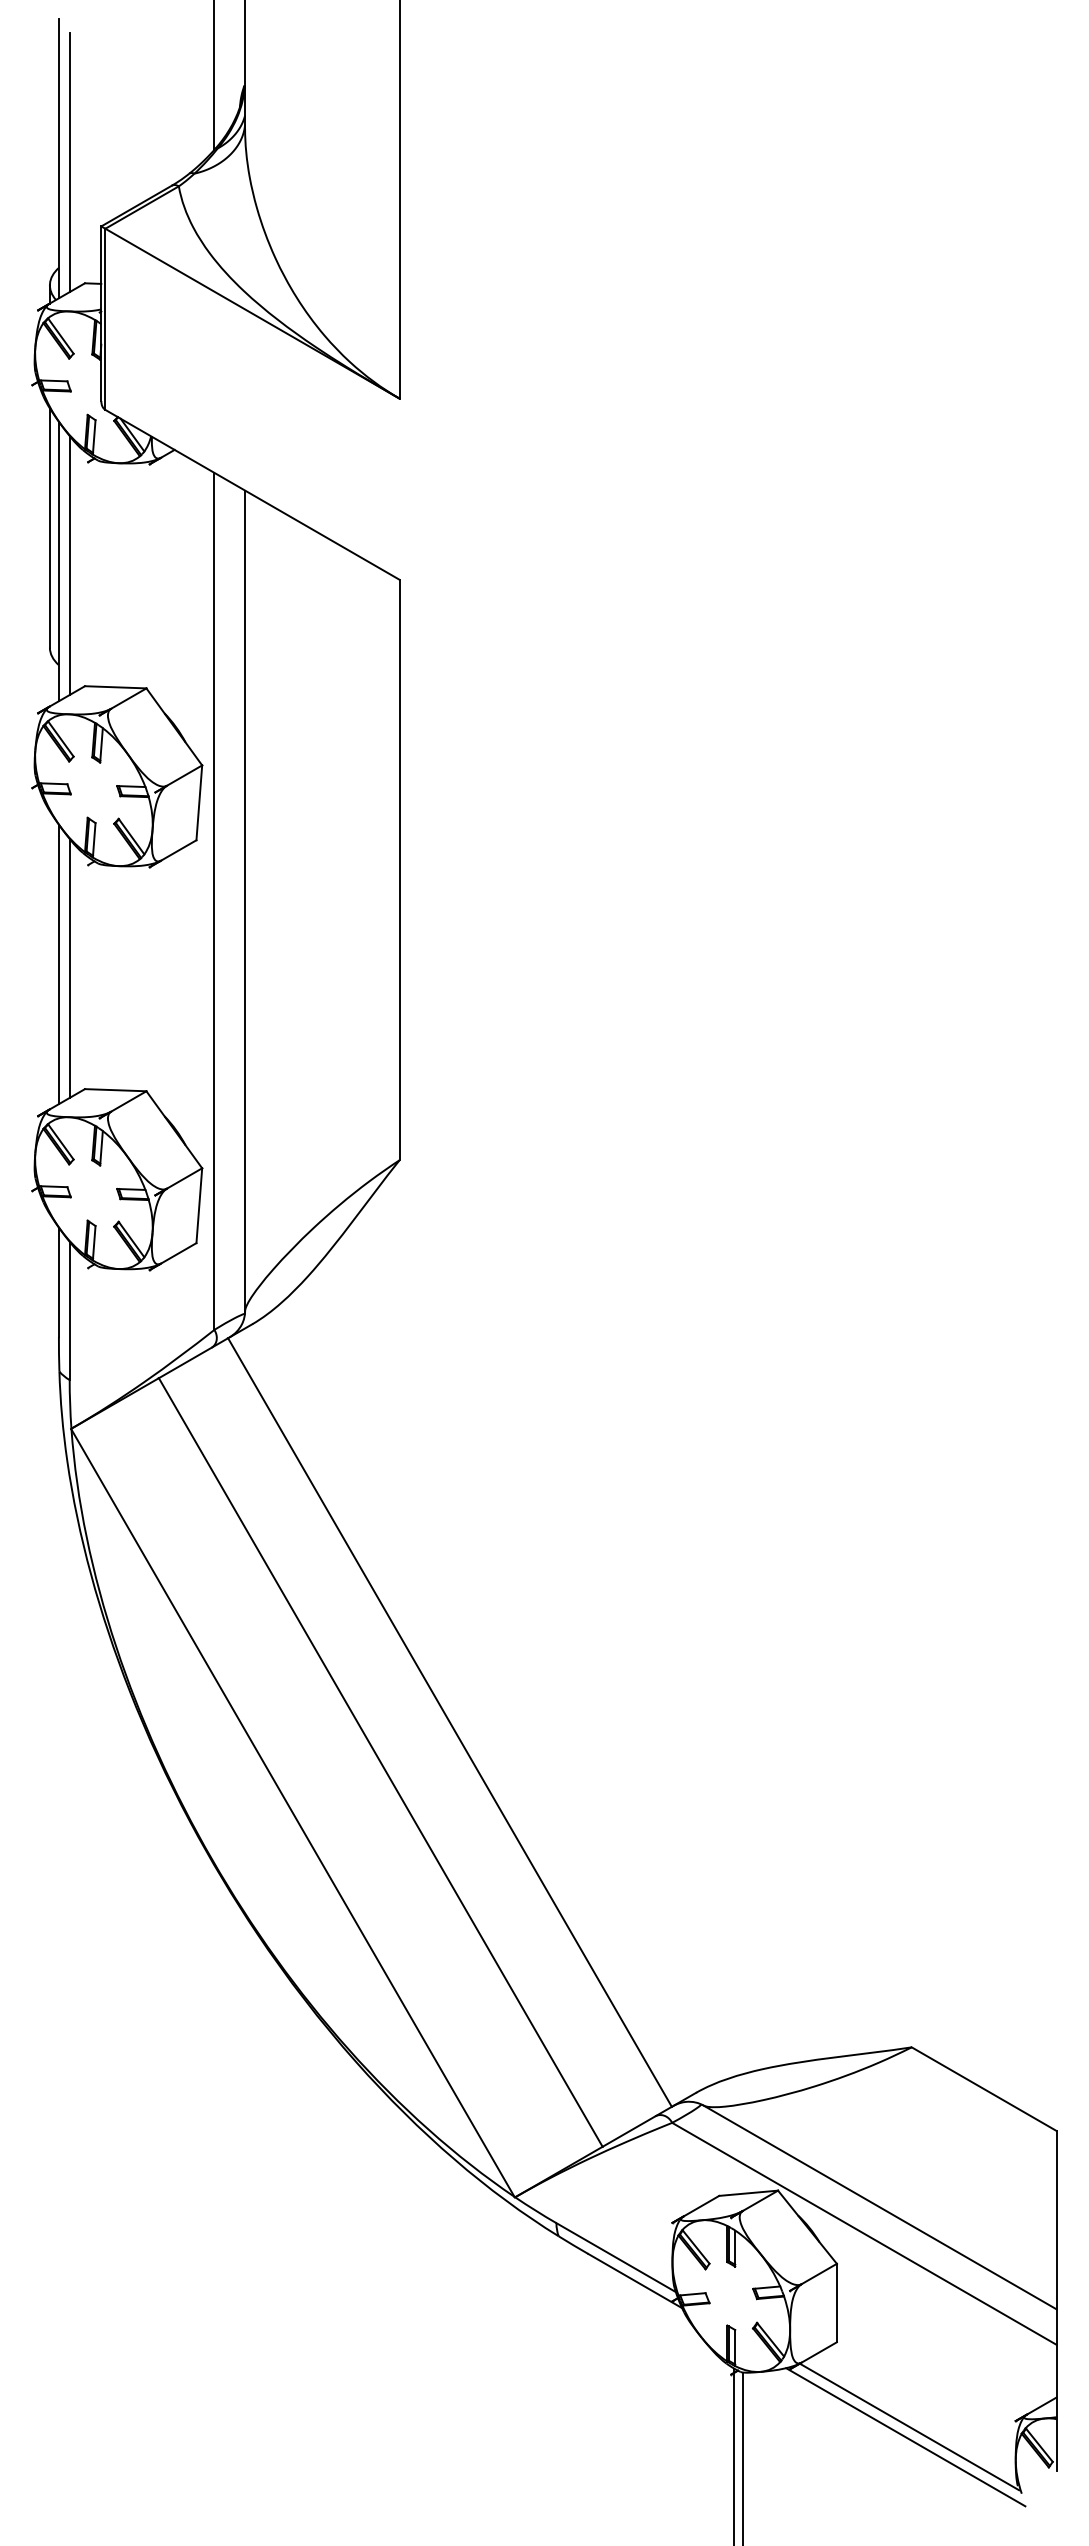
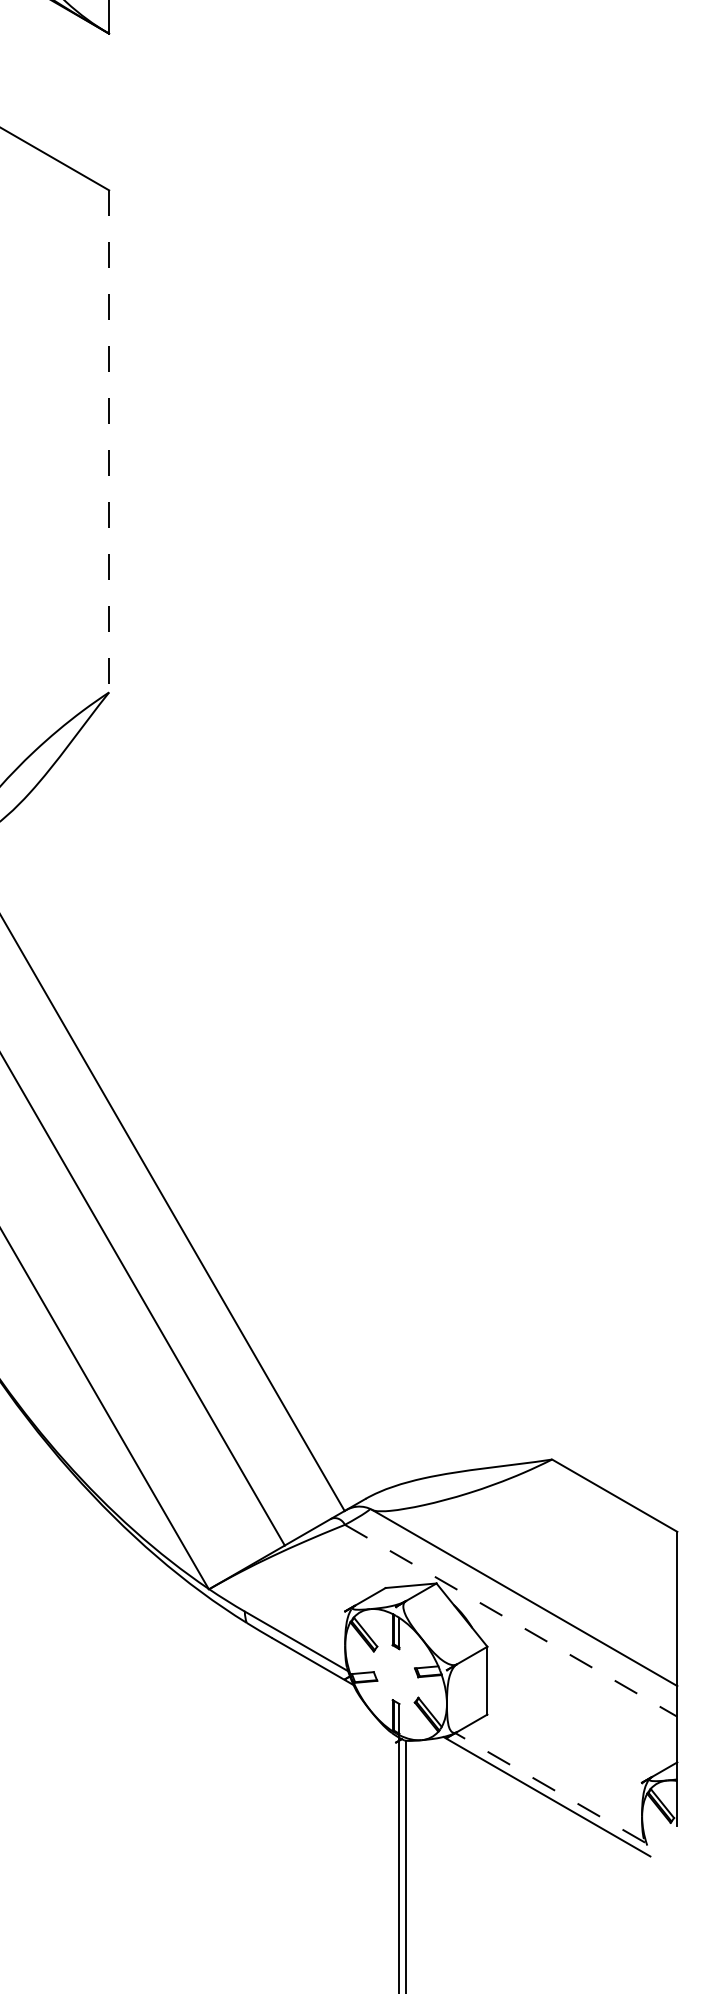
line: (399, 870) -> (109, 441), solid -> dashed
line: (864, 2233) -> (511, 1620), solid -> dashed
line: (909, 2426) -> (550, 1787), solid -> dashed

